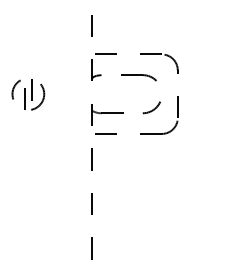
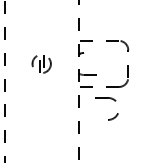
part: (147, 77) -> (110, 99), moved

